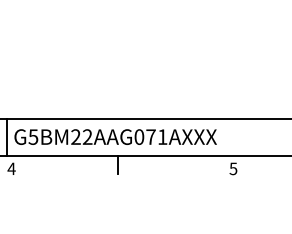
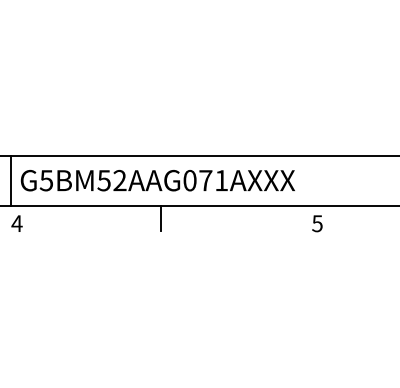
text: (75, 136) -> (103, 180), G5BM22AAG071AXXX -> G5BM52AAG071AXXX

